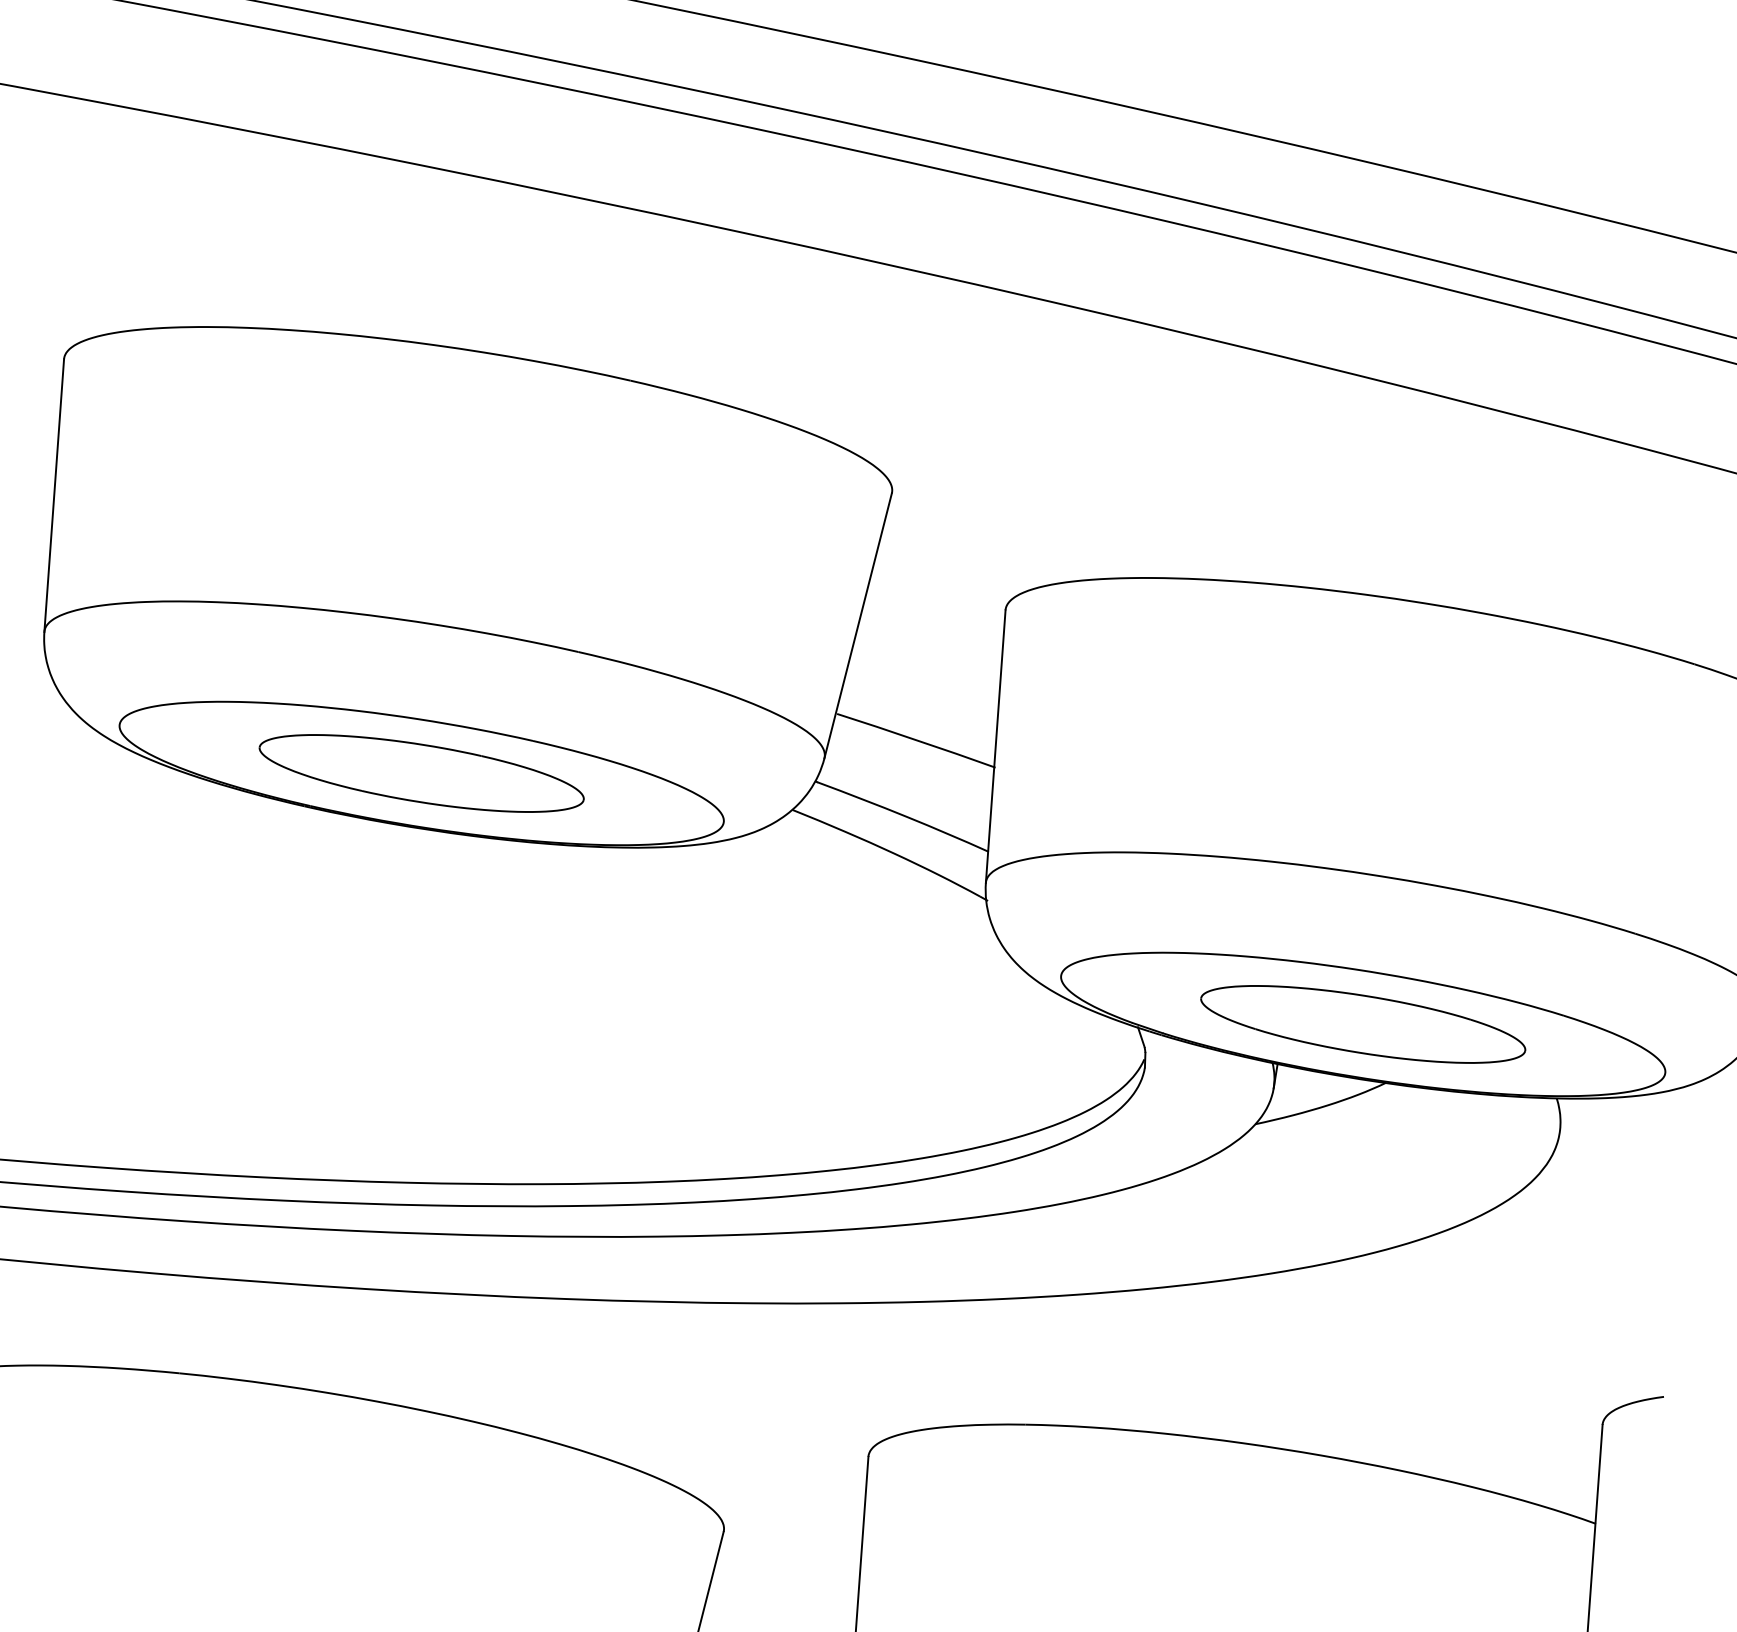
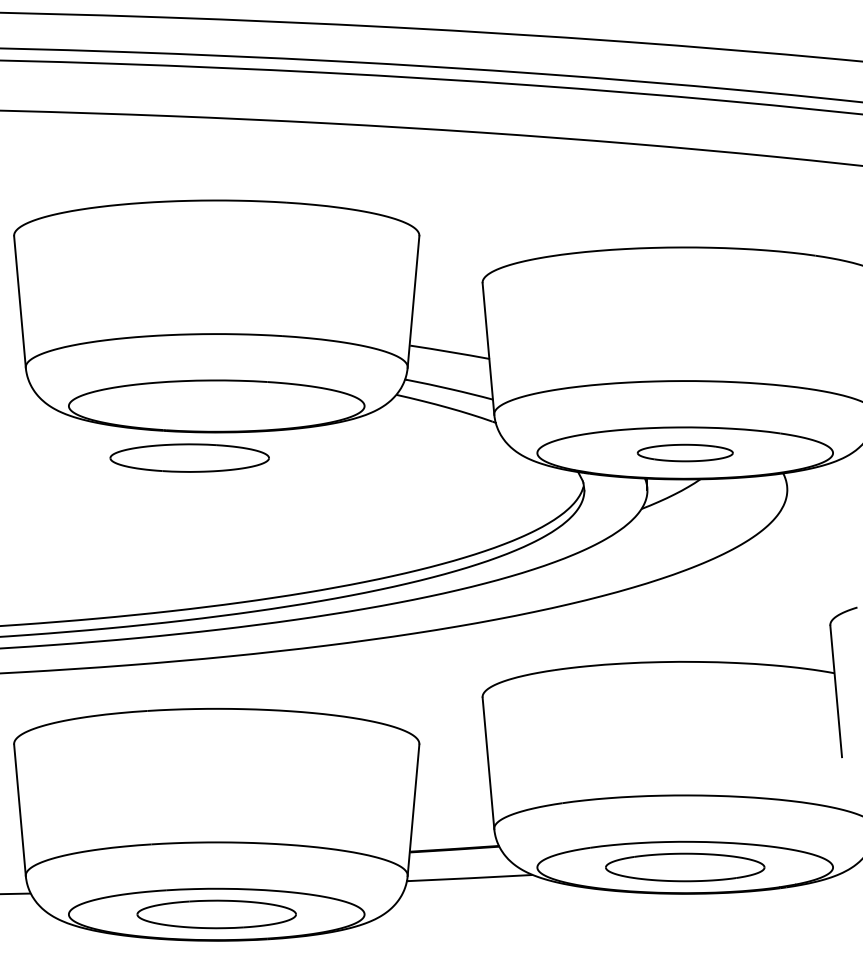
part: (421, 772) -> (189, 457), moved
part: (1363, 1023) -> (685, 452), size x0.6

